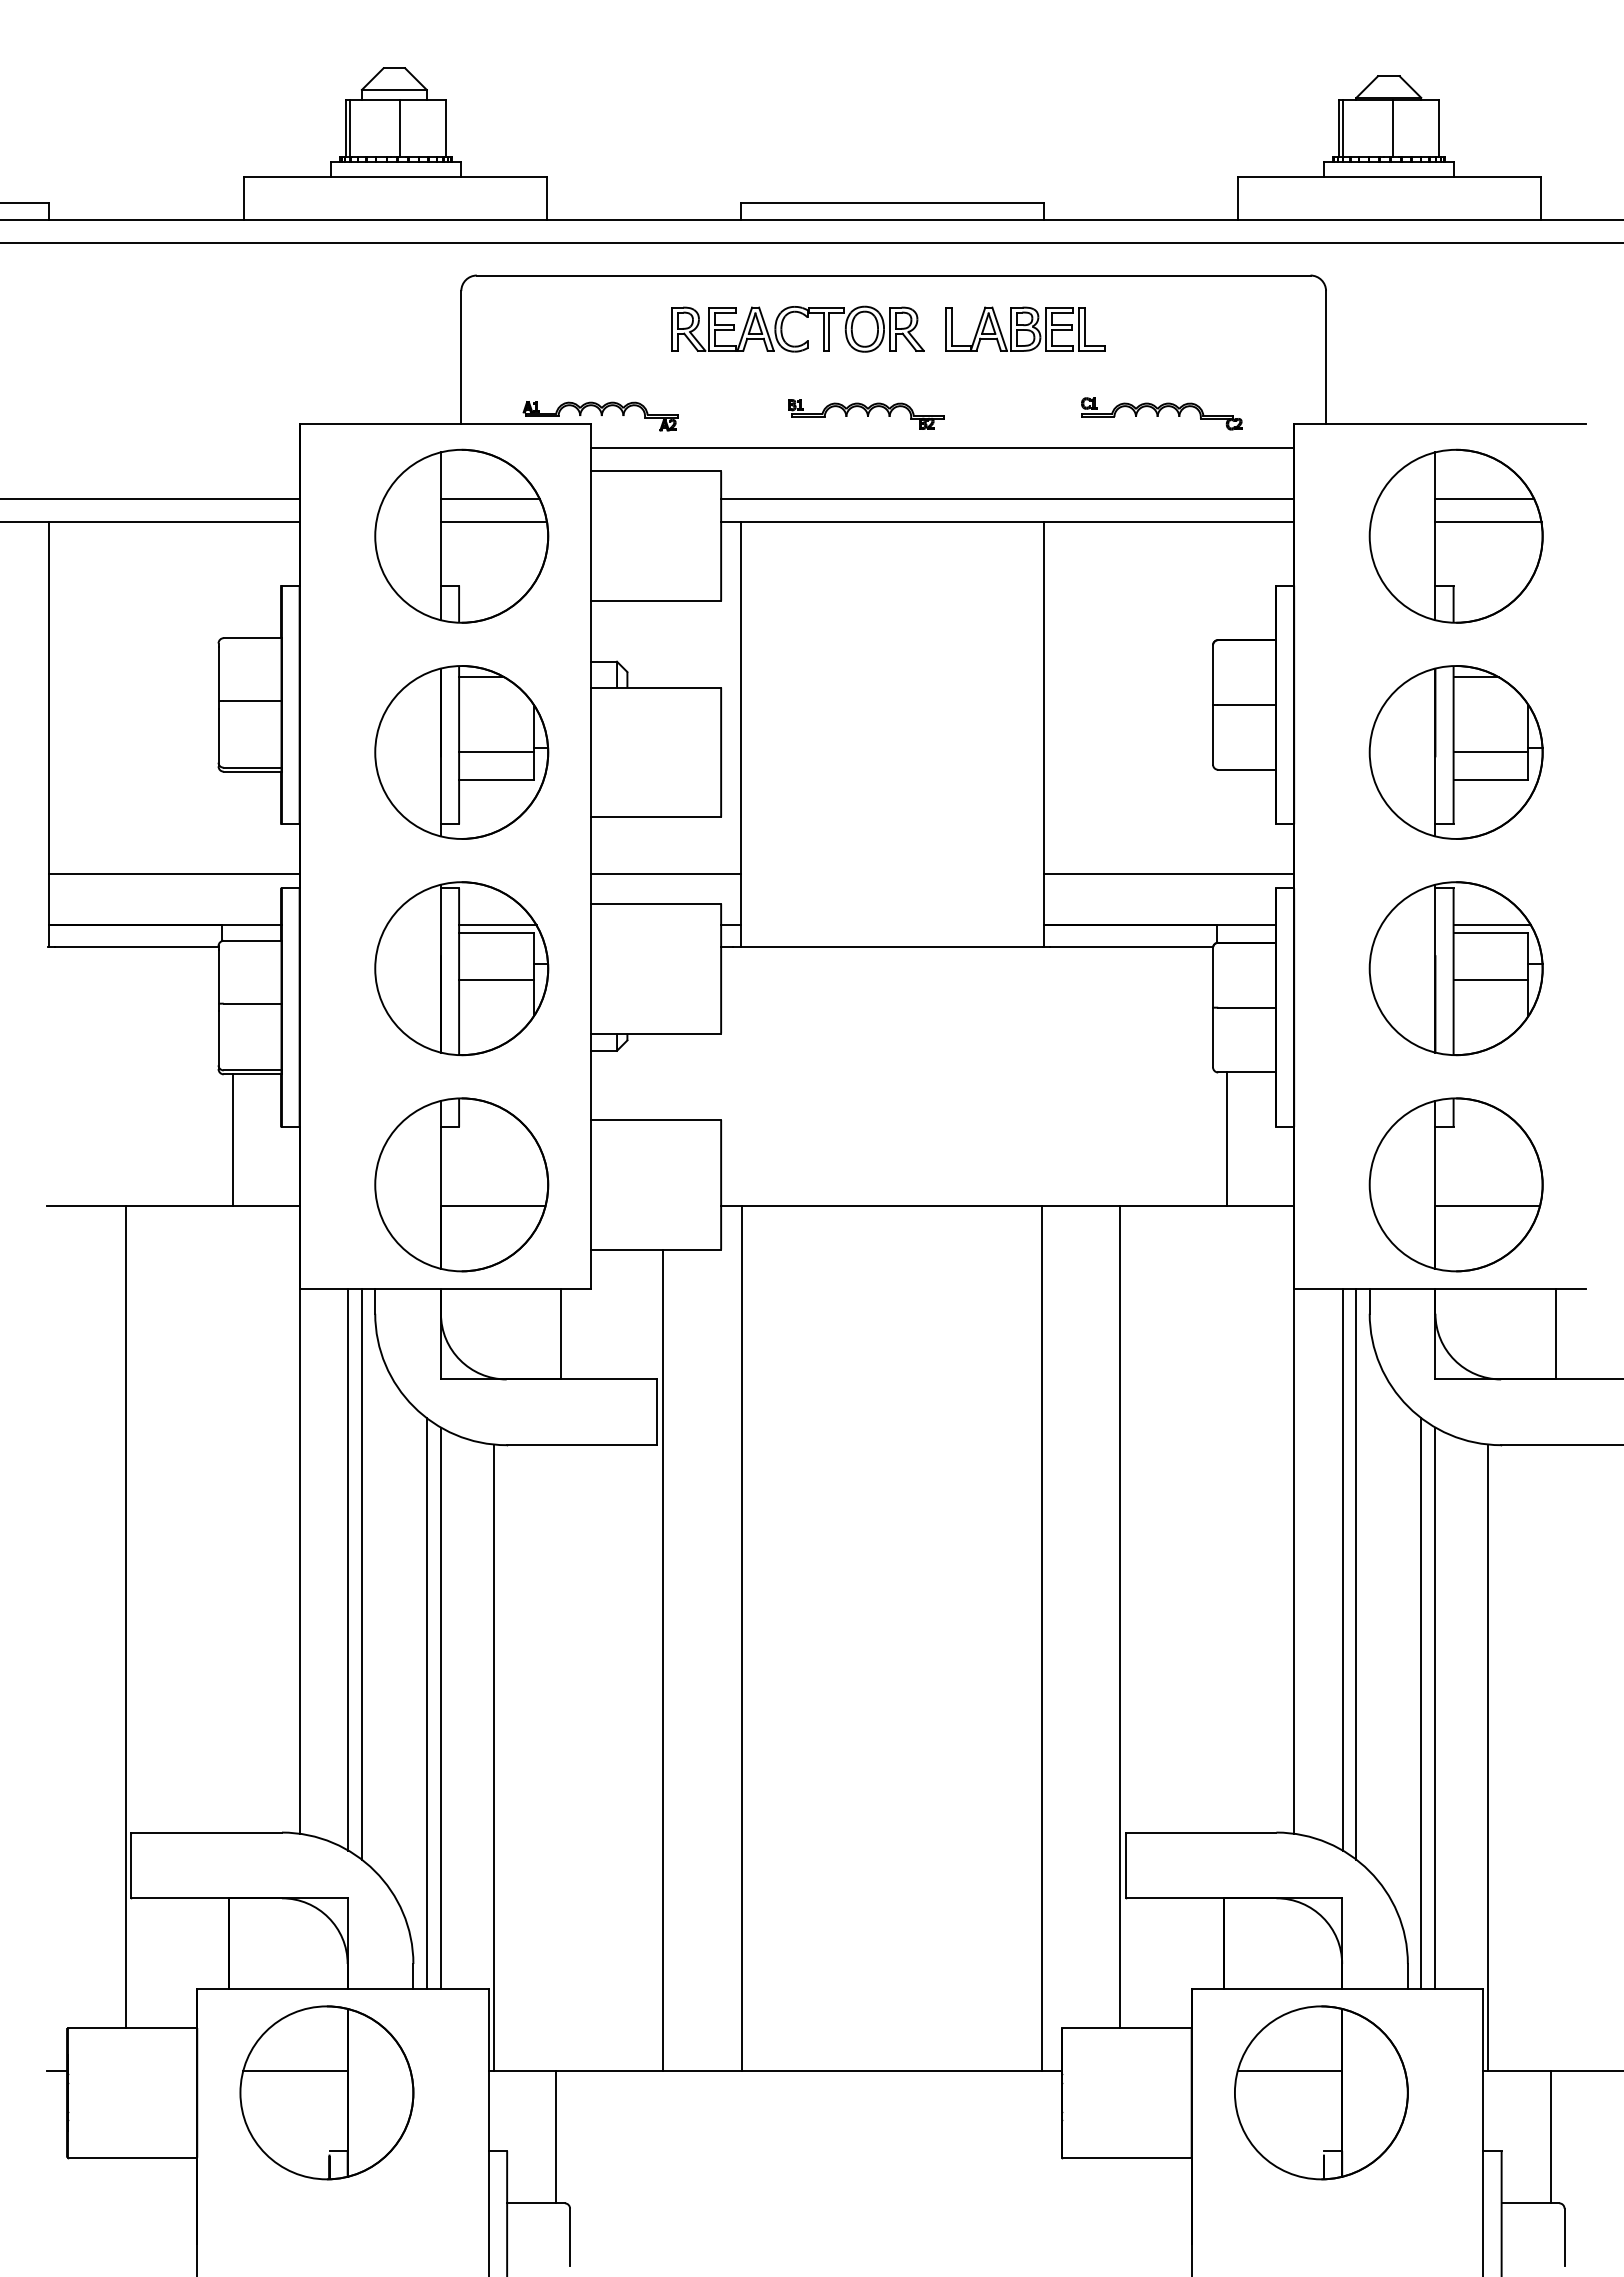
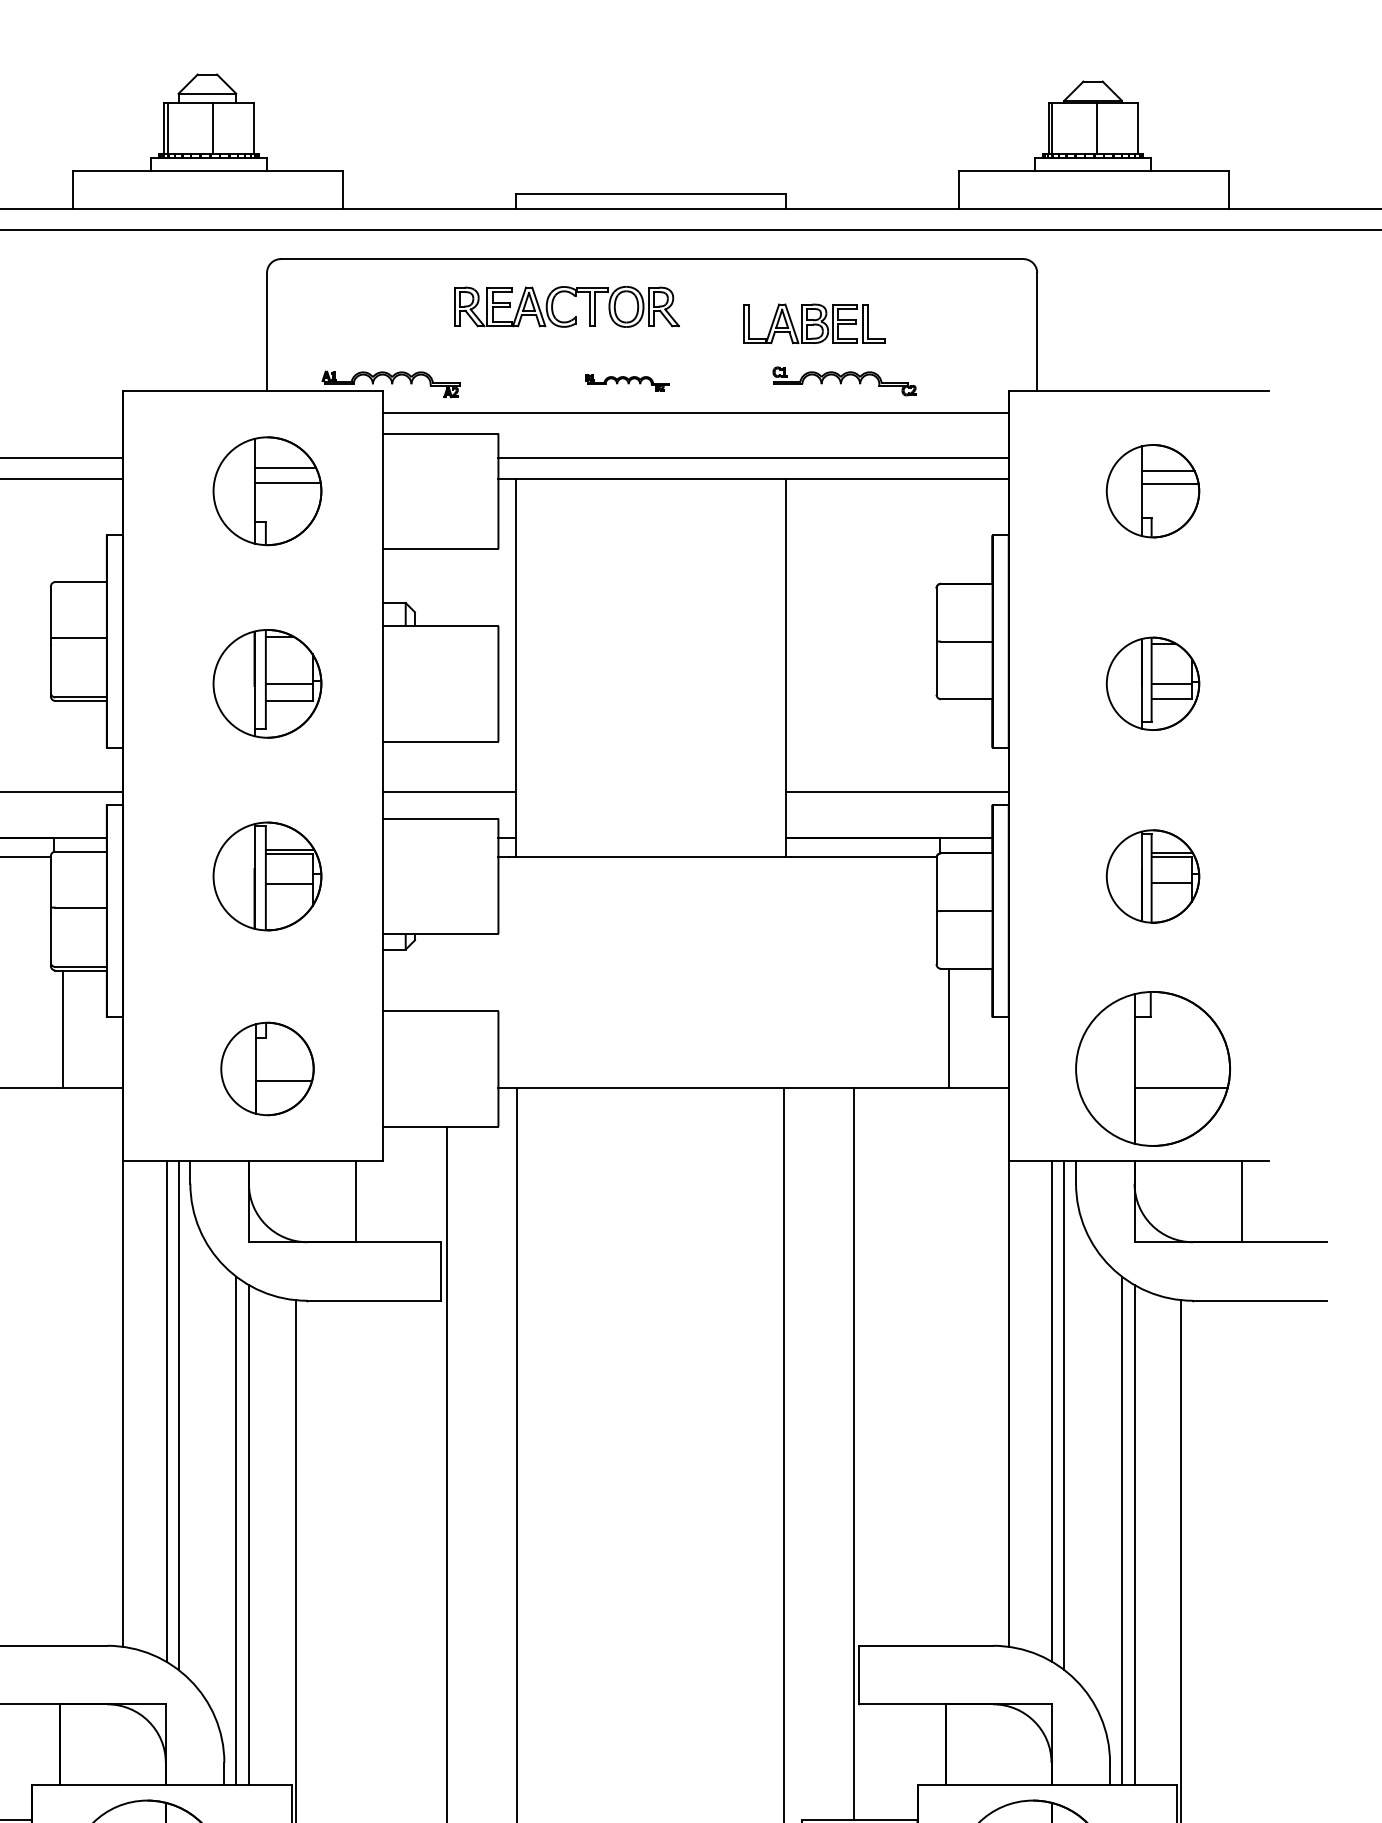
part: (1025, 328) -> (814, 323), moved
part: (1161, 413) -> (844, 381), moved
part: (866, 414) -> (627, 382), size x0.6
part: (461, 535) -> (267, 490), size x0.7
part: (1455, 535) -> (1152, 490), size x0.6
part: (461, 752) -> (267, 683), size x0.7
part: (1455, 752) -> (1152, 683), size x0.6
part: (461, 968) -> (267, 876), size x0.7
part: (1455, 968) -> (1152, 876), size x0.6
part: (461, 1184) -> (267, 1068), size x0.6

